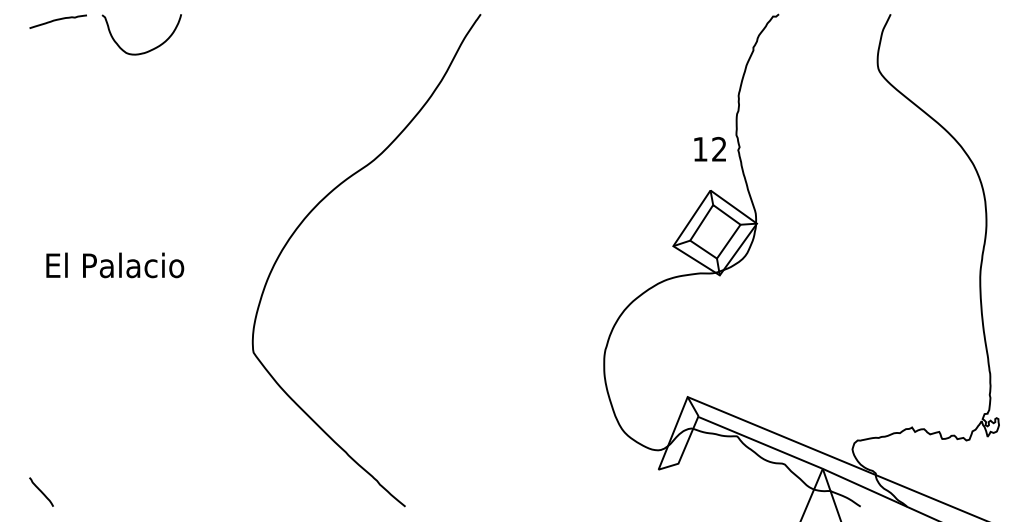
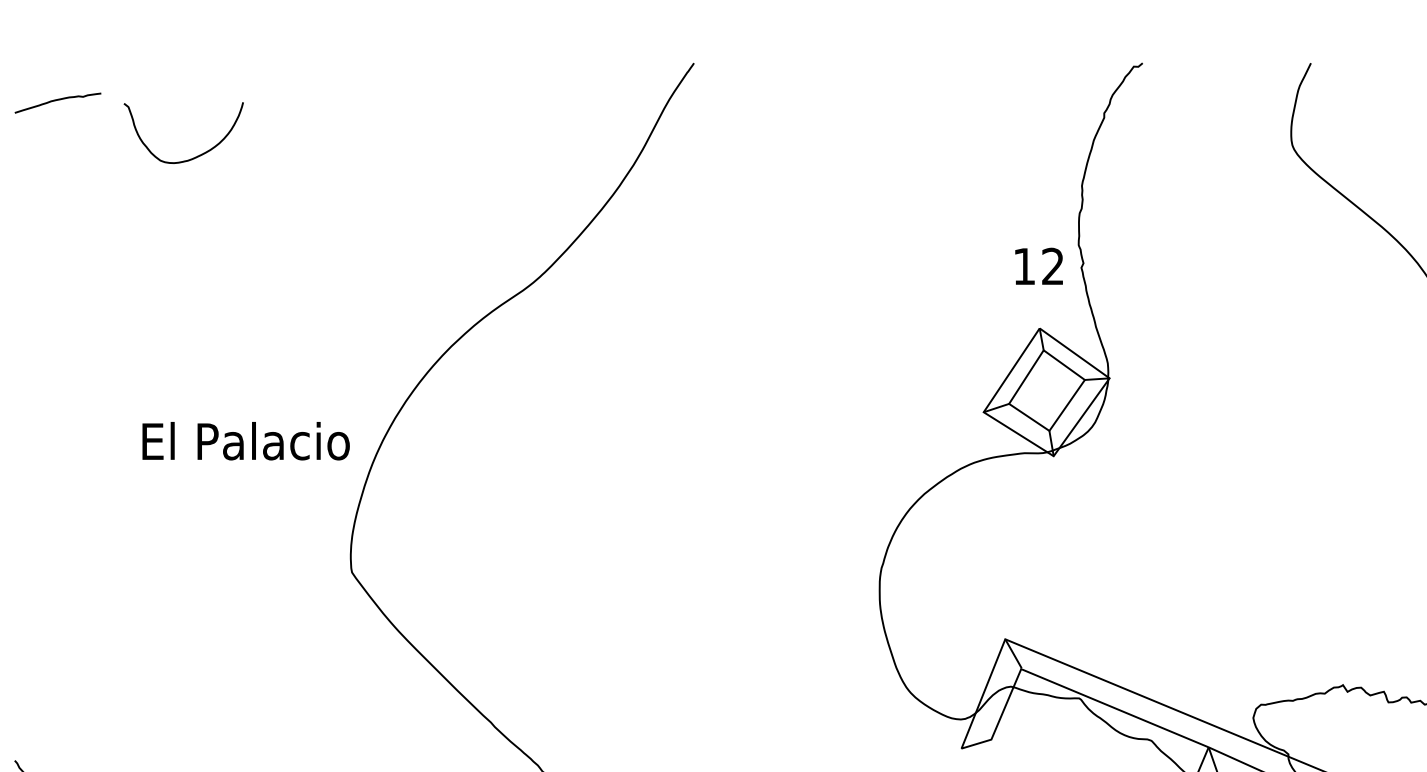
curve: (57, 20) -> (56, 101), moved
curve: (148, 50) -> (193, 156), moved
text: (115, 265) -> (246, 441), moved

